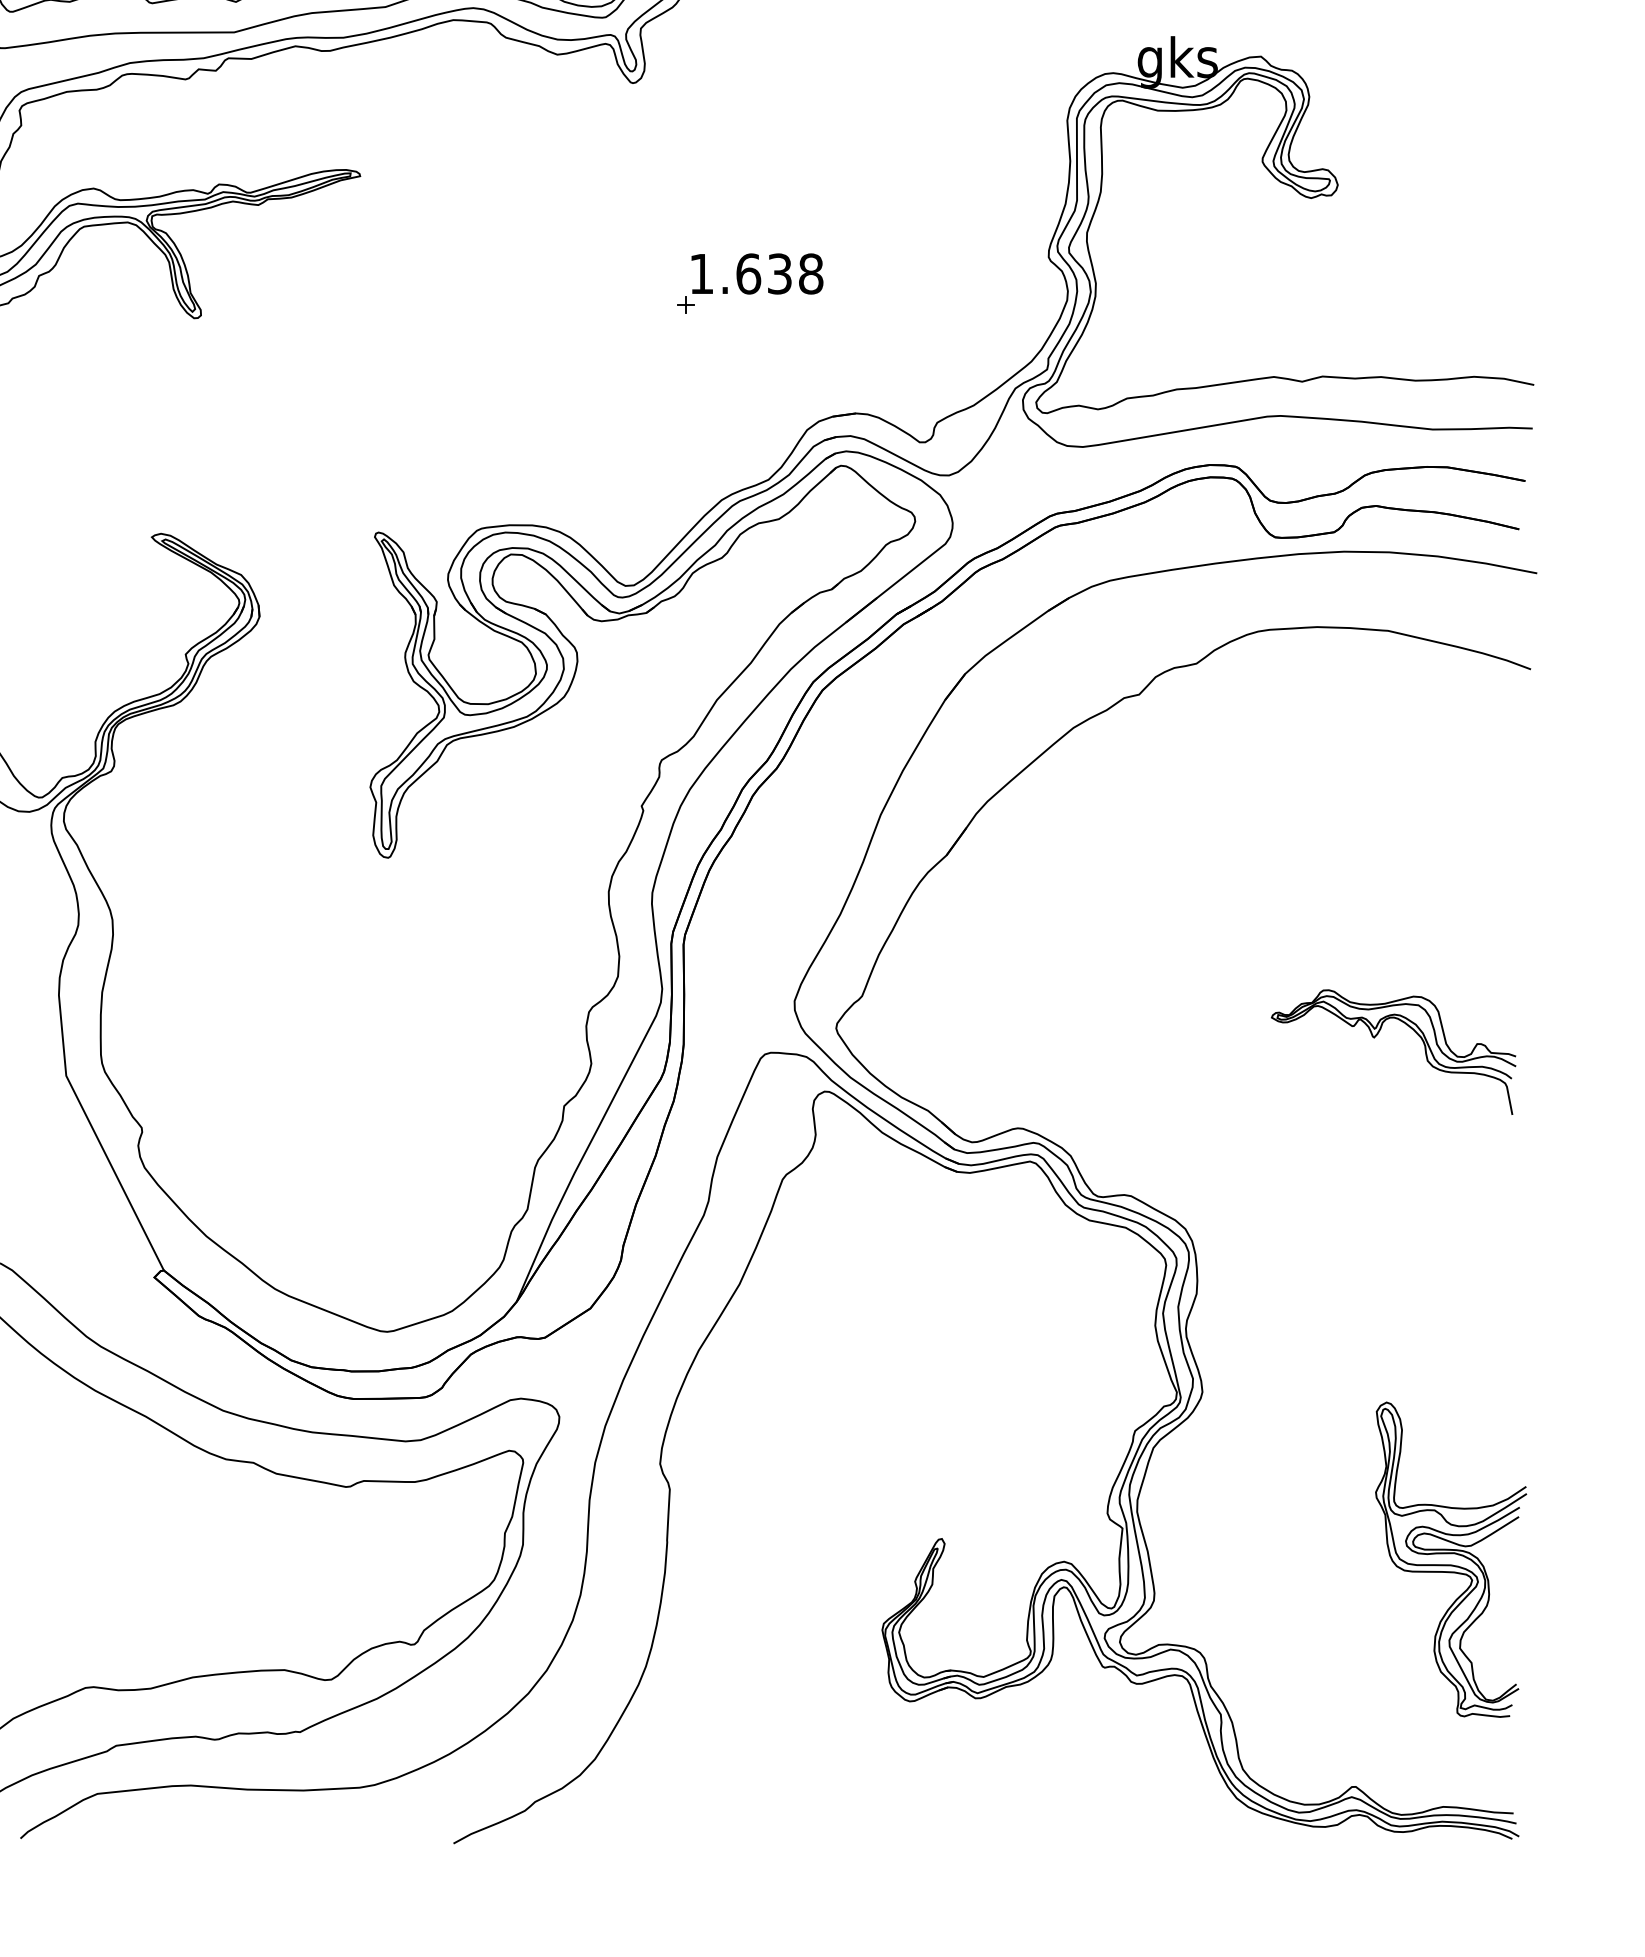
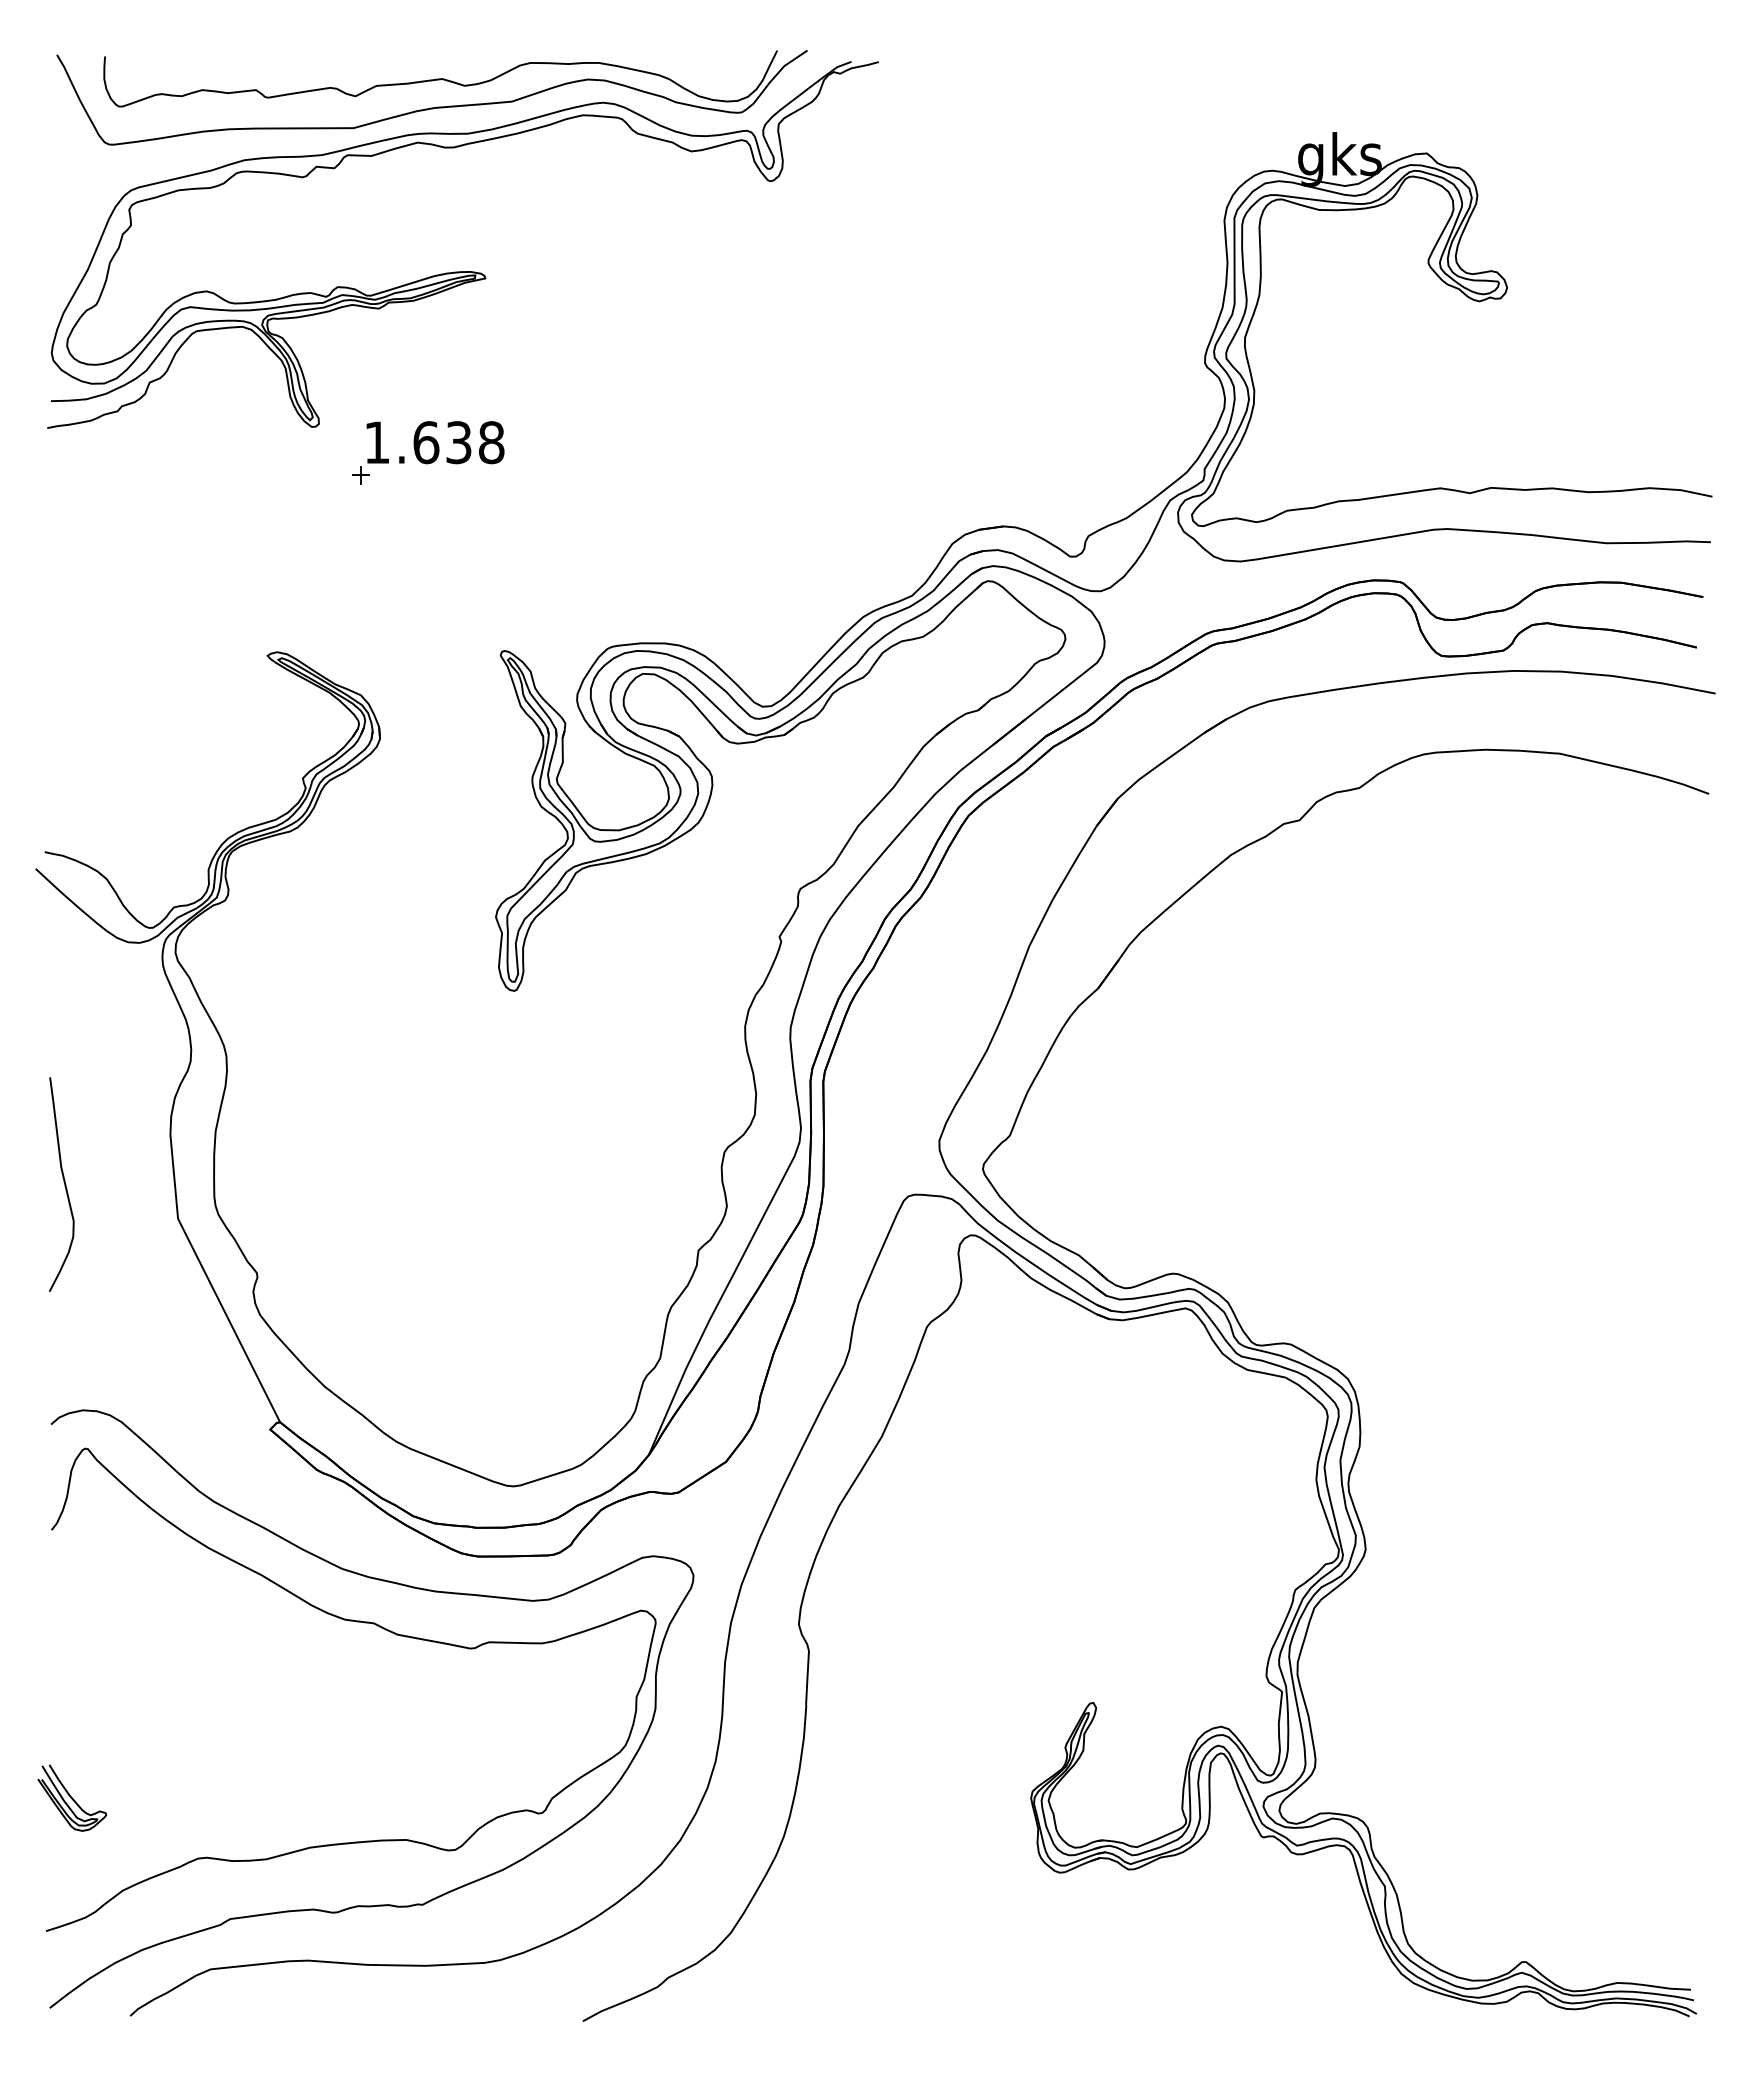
part: (750, 283) -> (428, 452), moved
part: (1377, 1035) -> (1548, 1176), removed
part: (1451, 1559) -> (1625, 1724), removed

